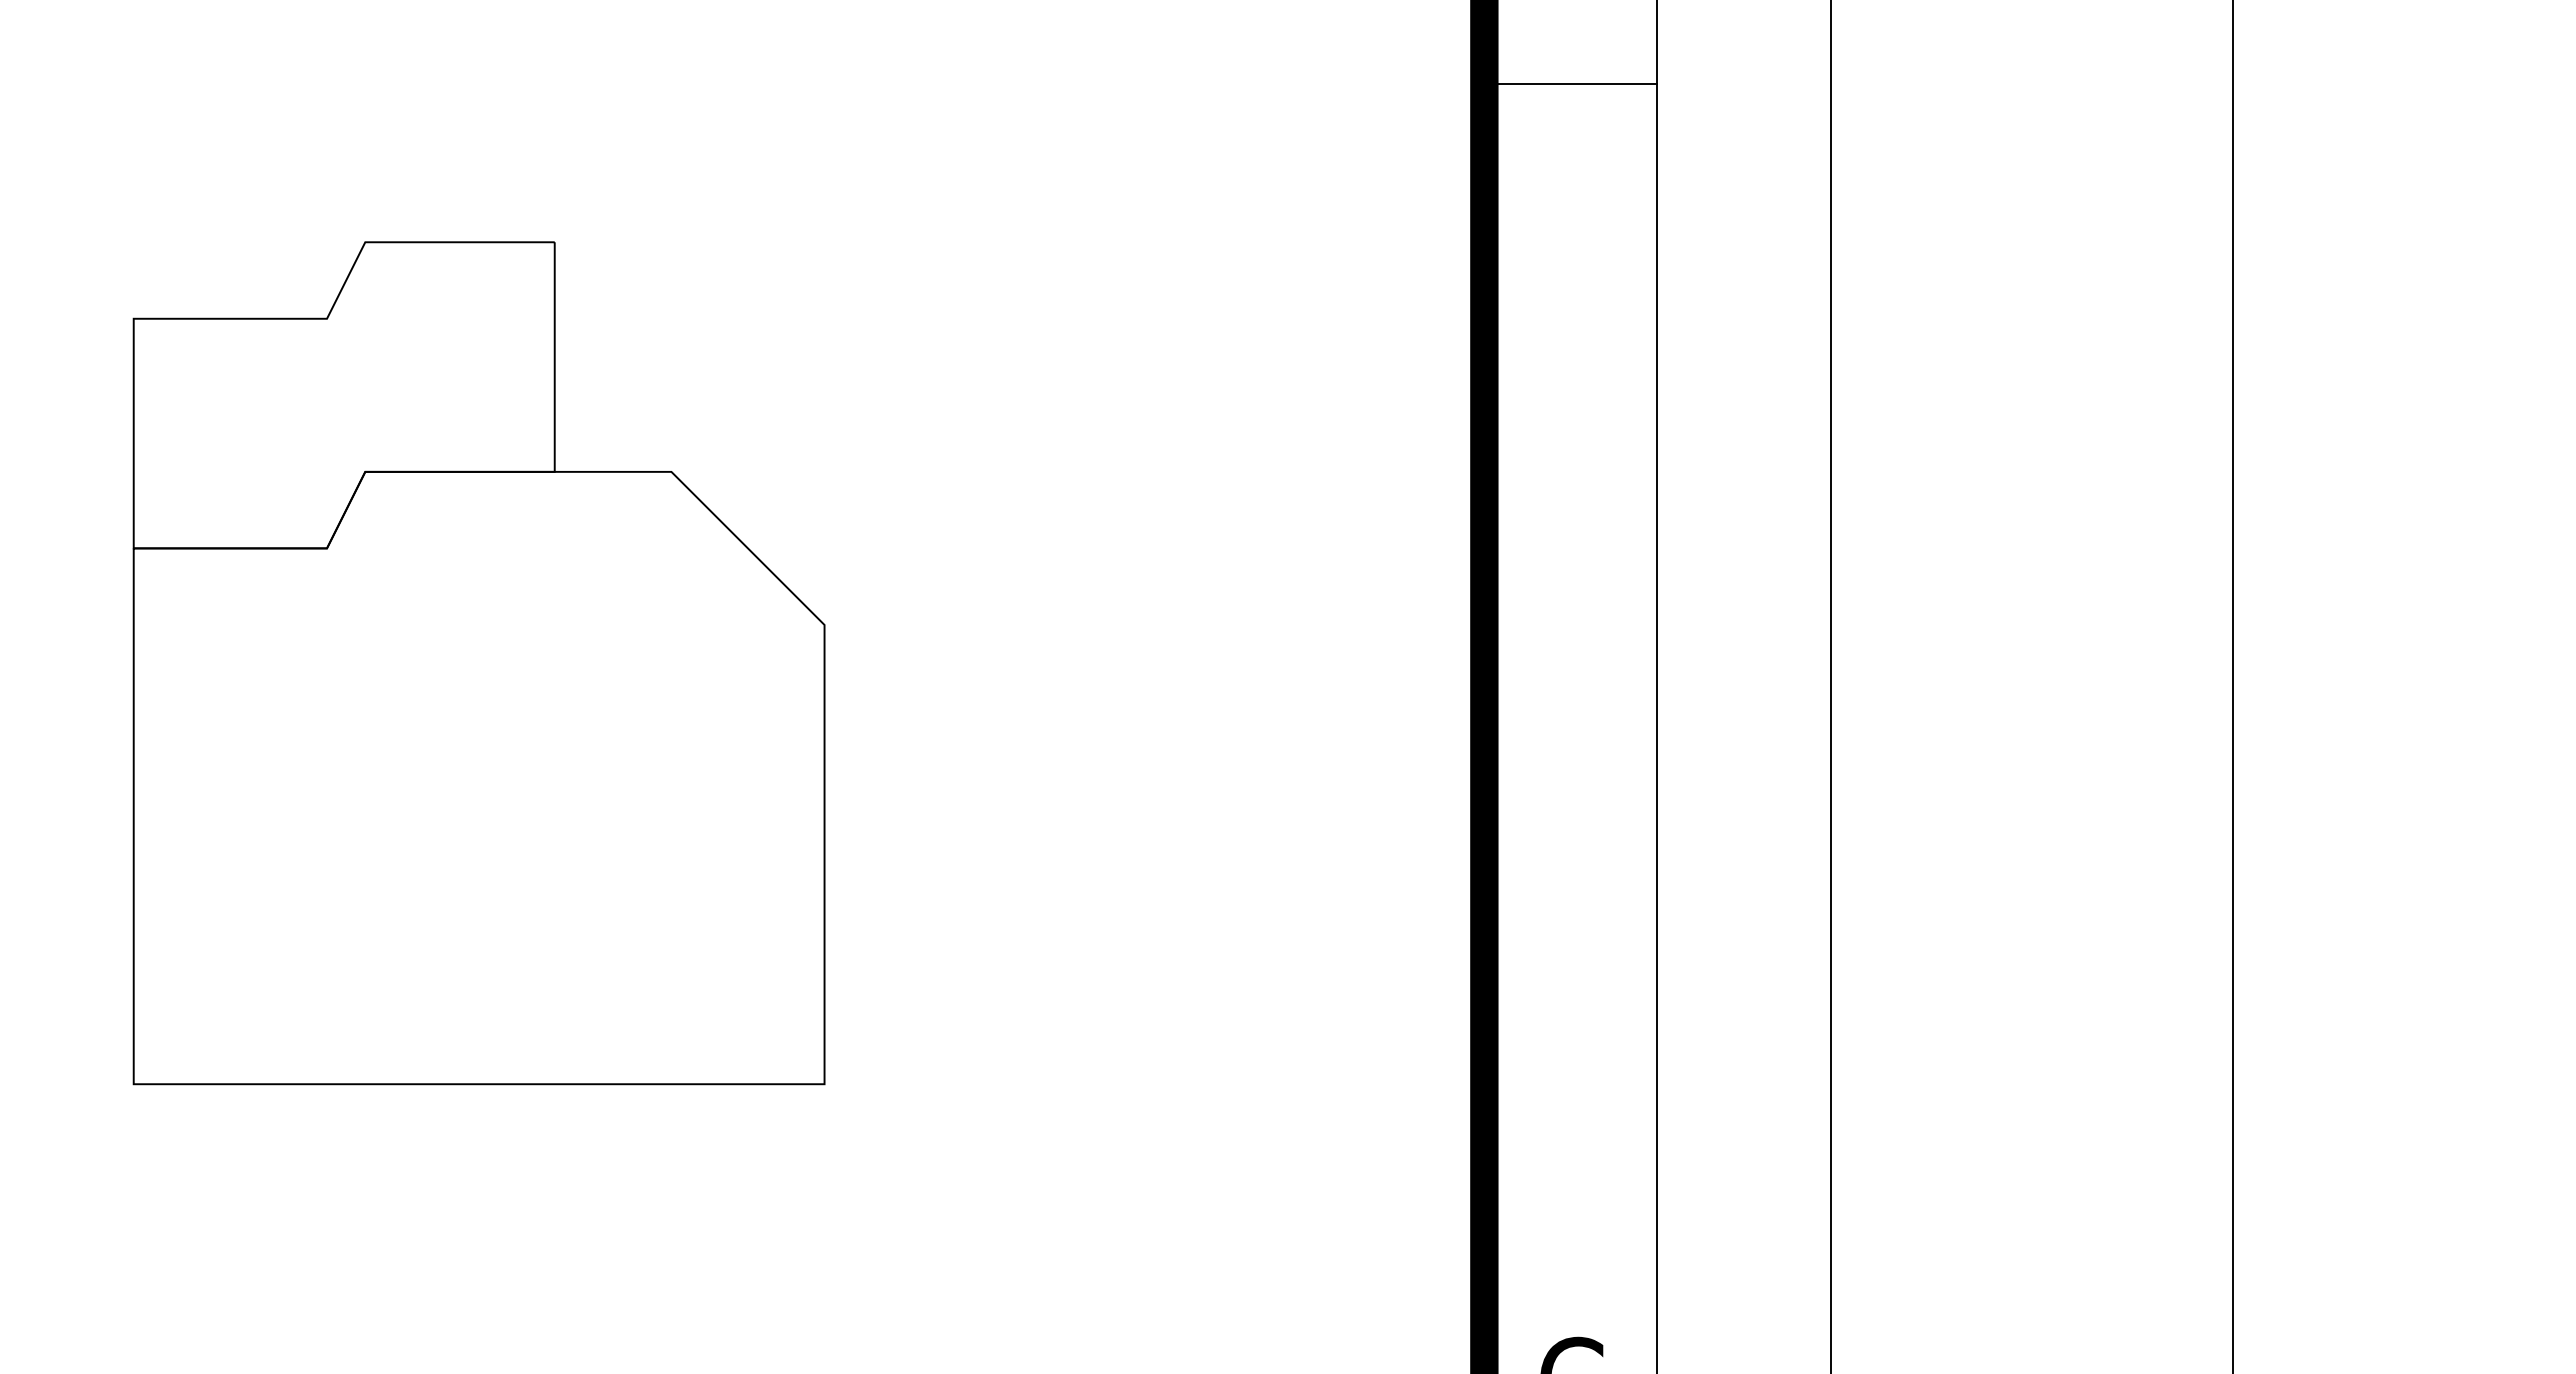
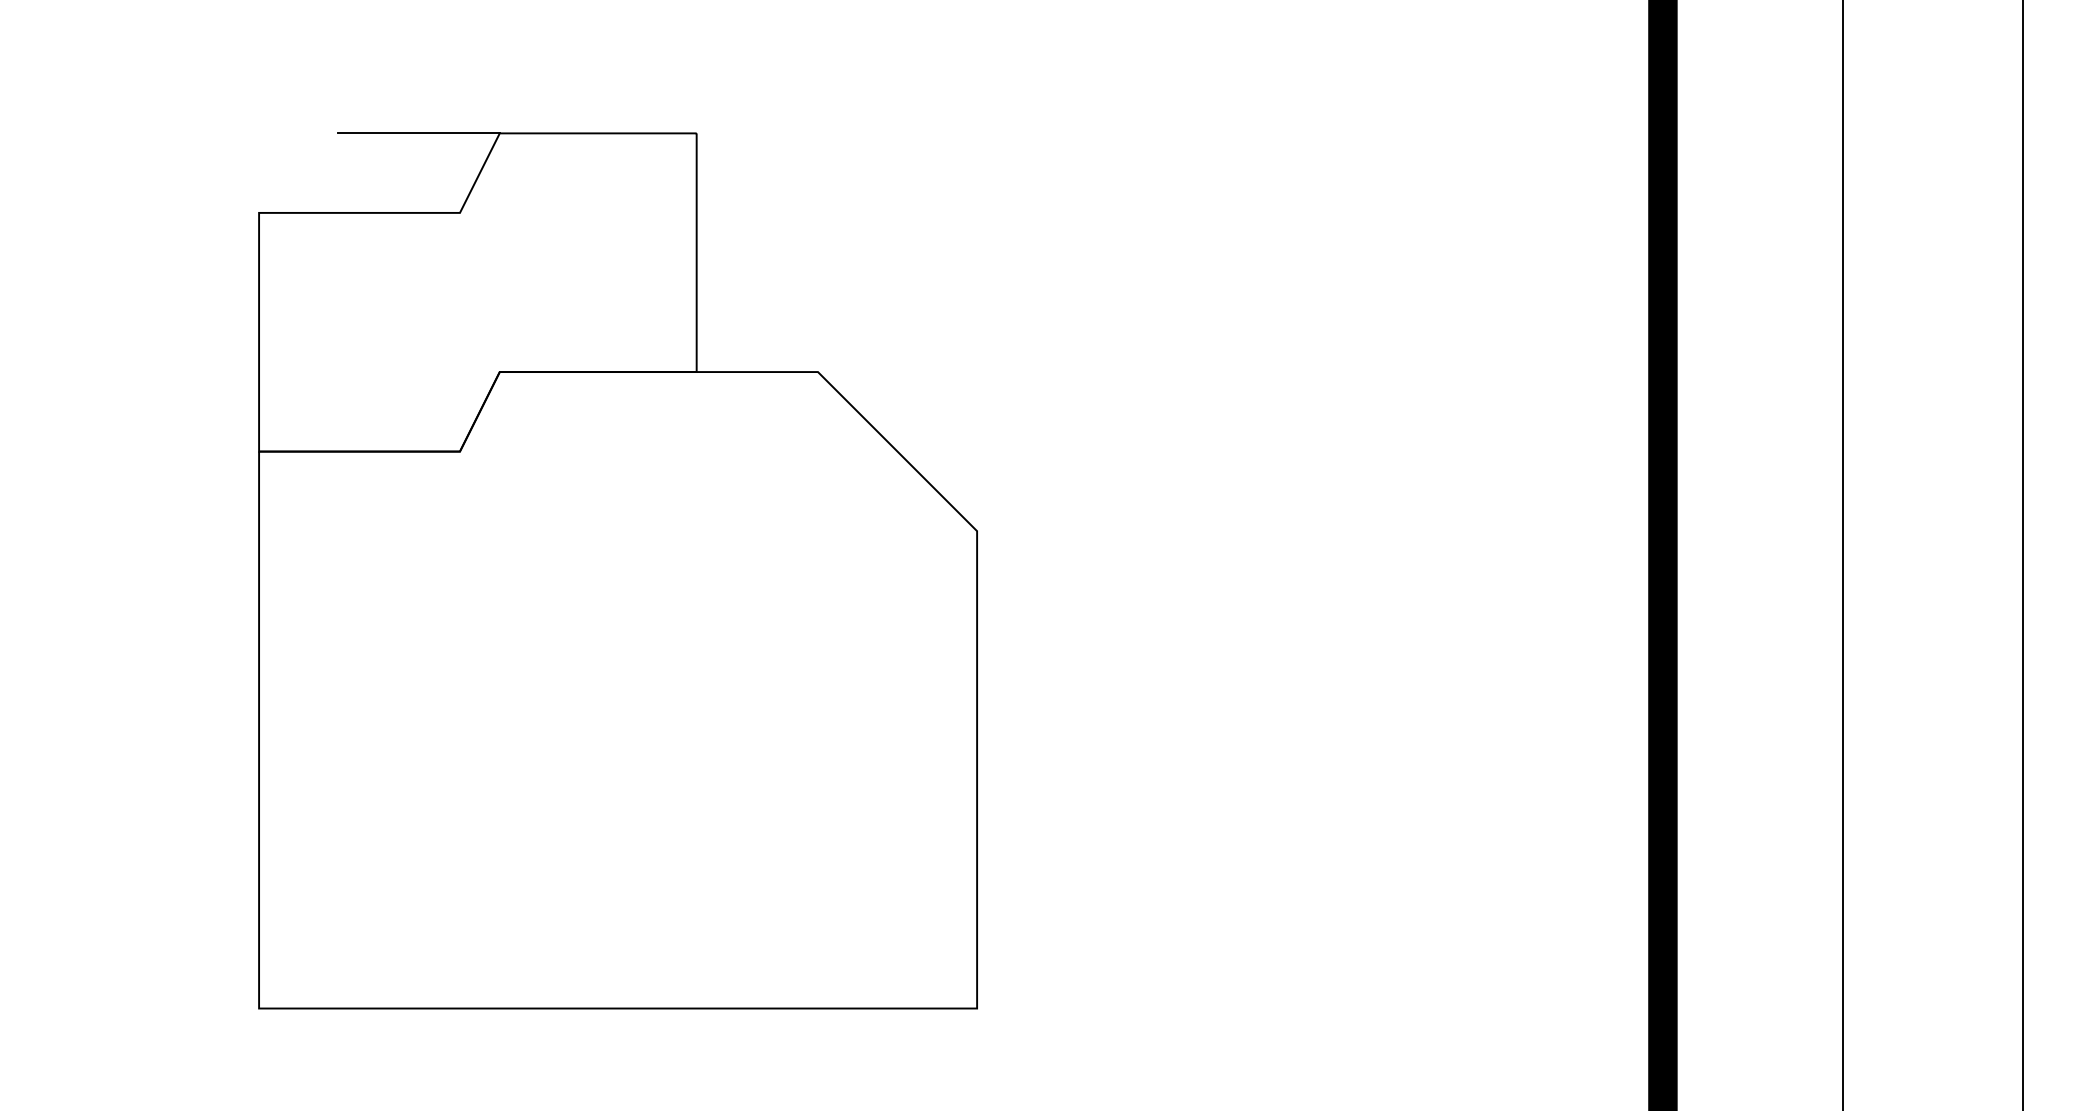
line: (287, 242) -> (418, 133), added

